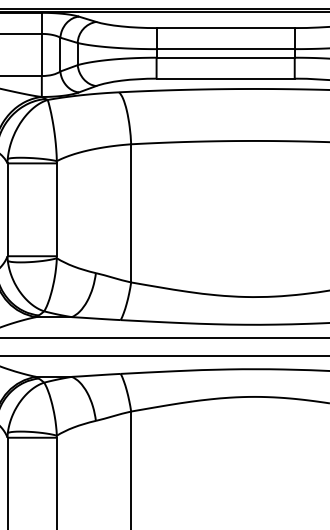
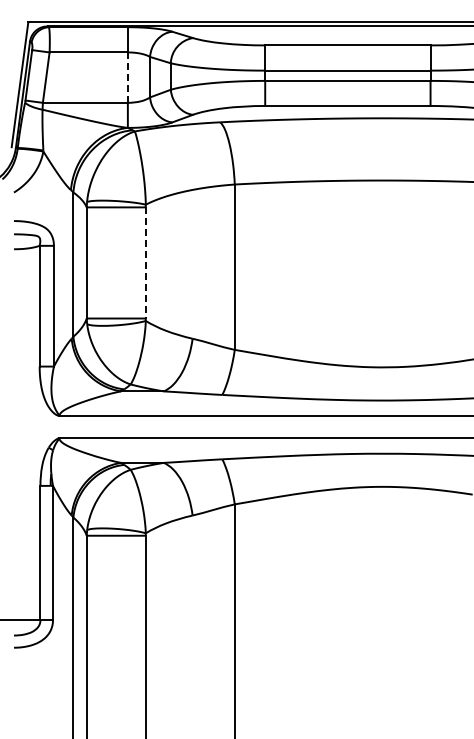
line: (41, 54) -> (127, 77), solid -> dashed
line: (56, 209) -> (145, 262), solid -> dashed

